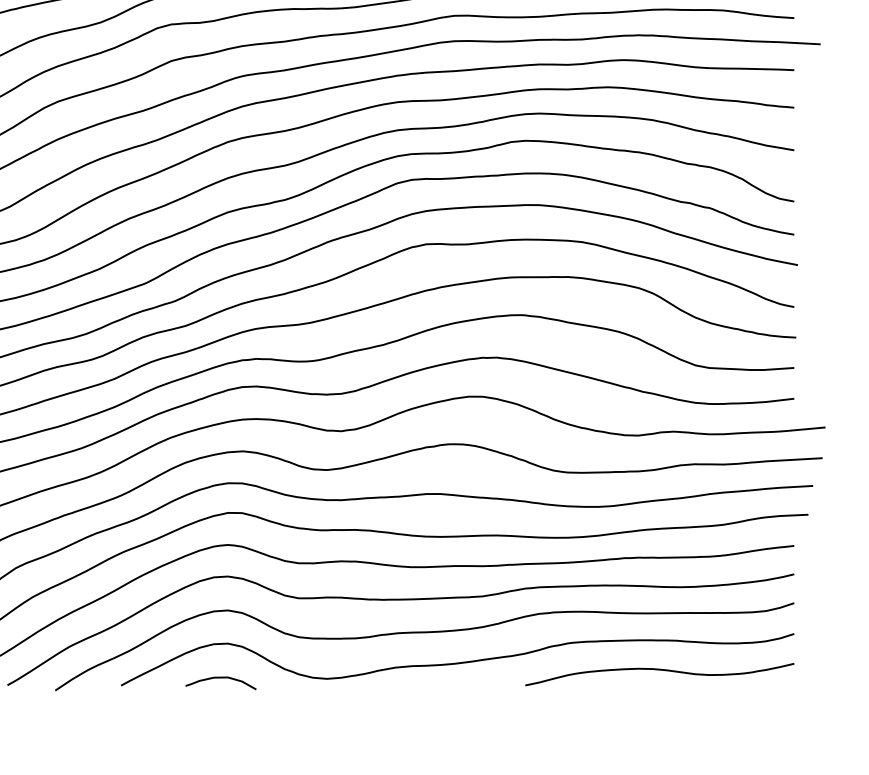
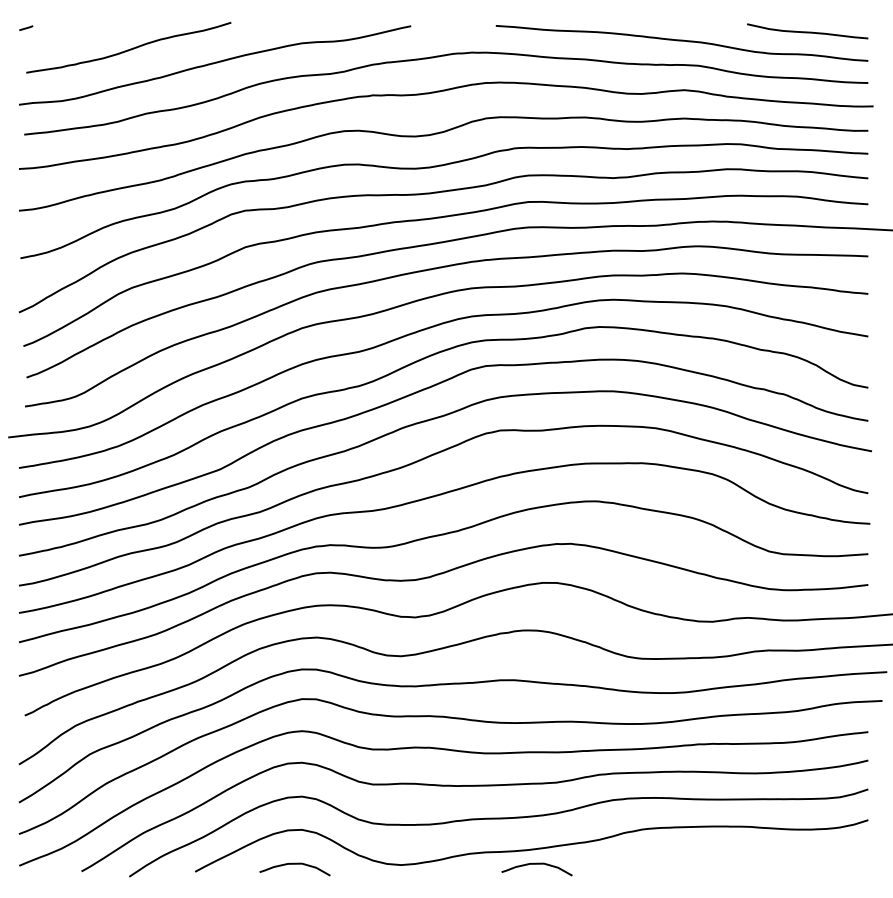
curve: (659, 670) -> (733, 856), removed
curve: (462, 678) -> (536, 864), added

